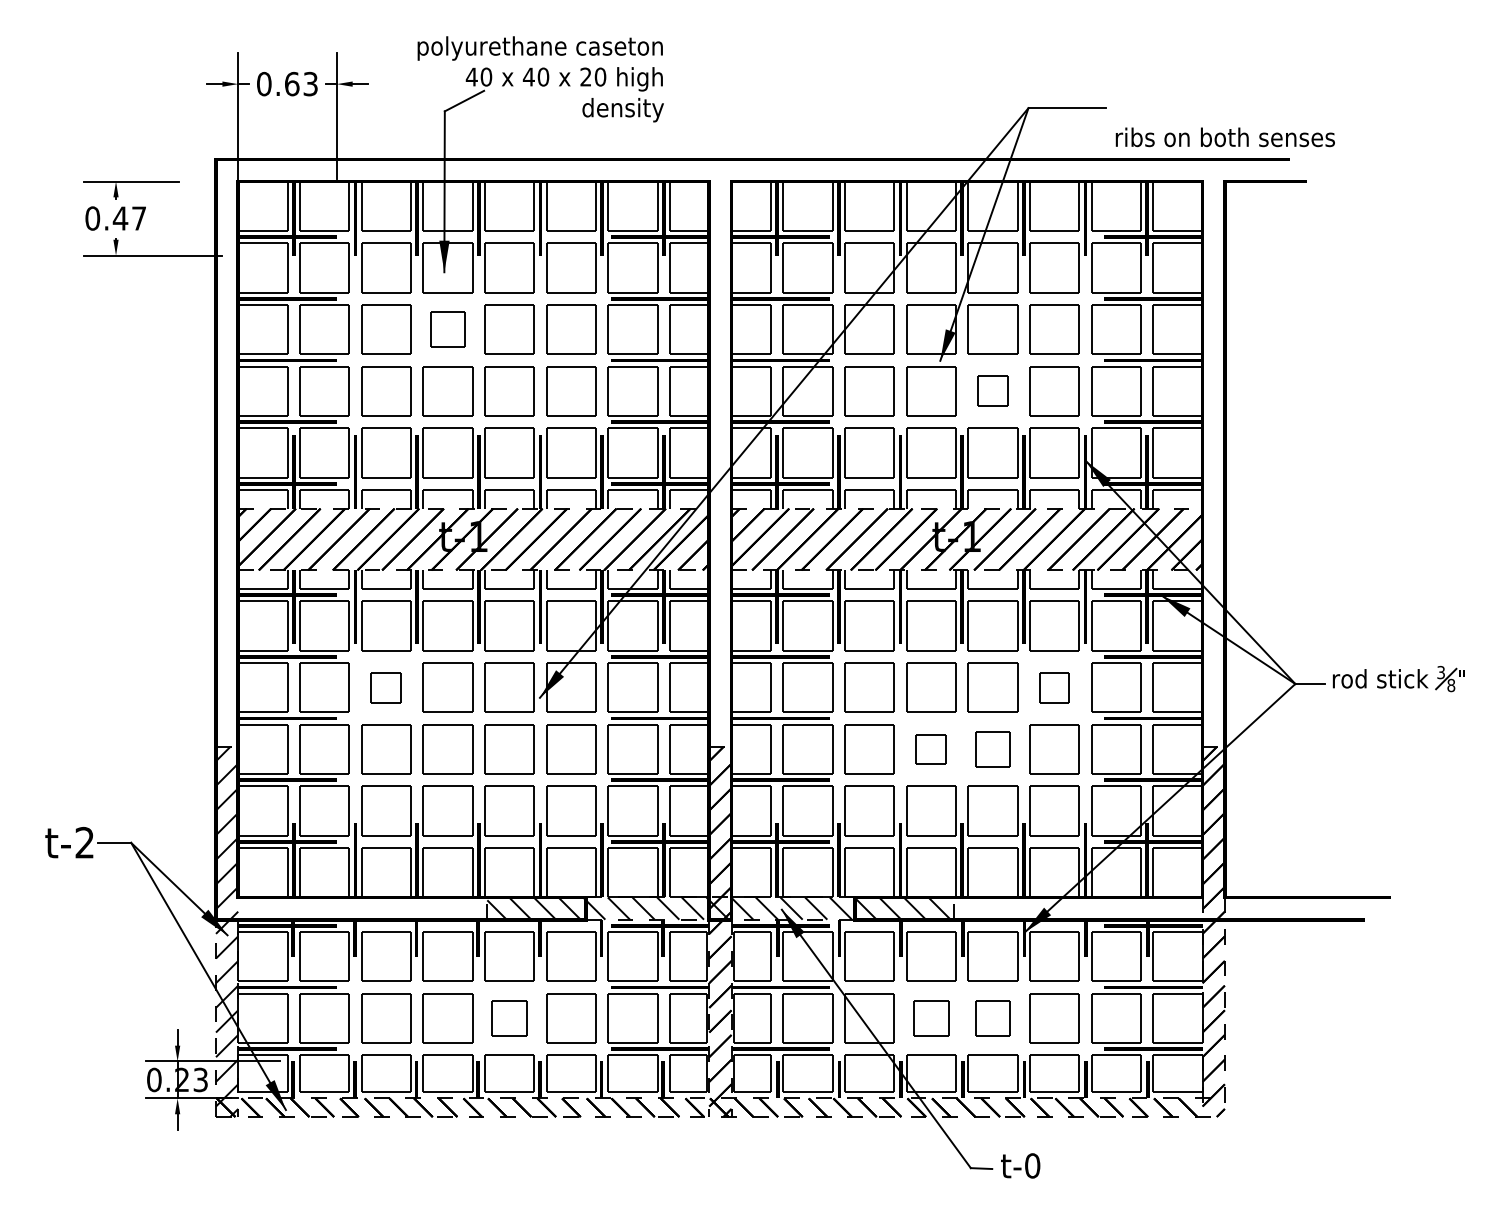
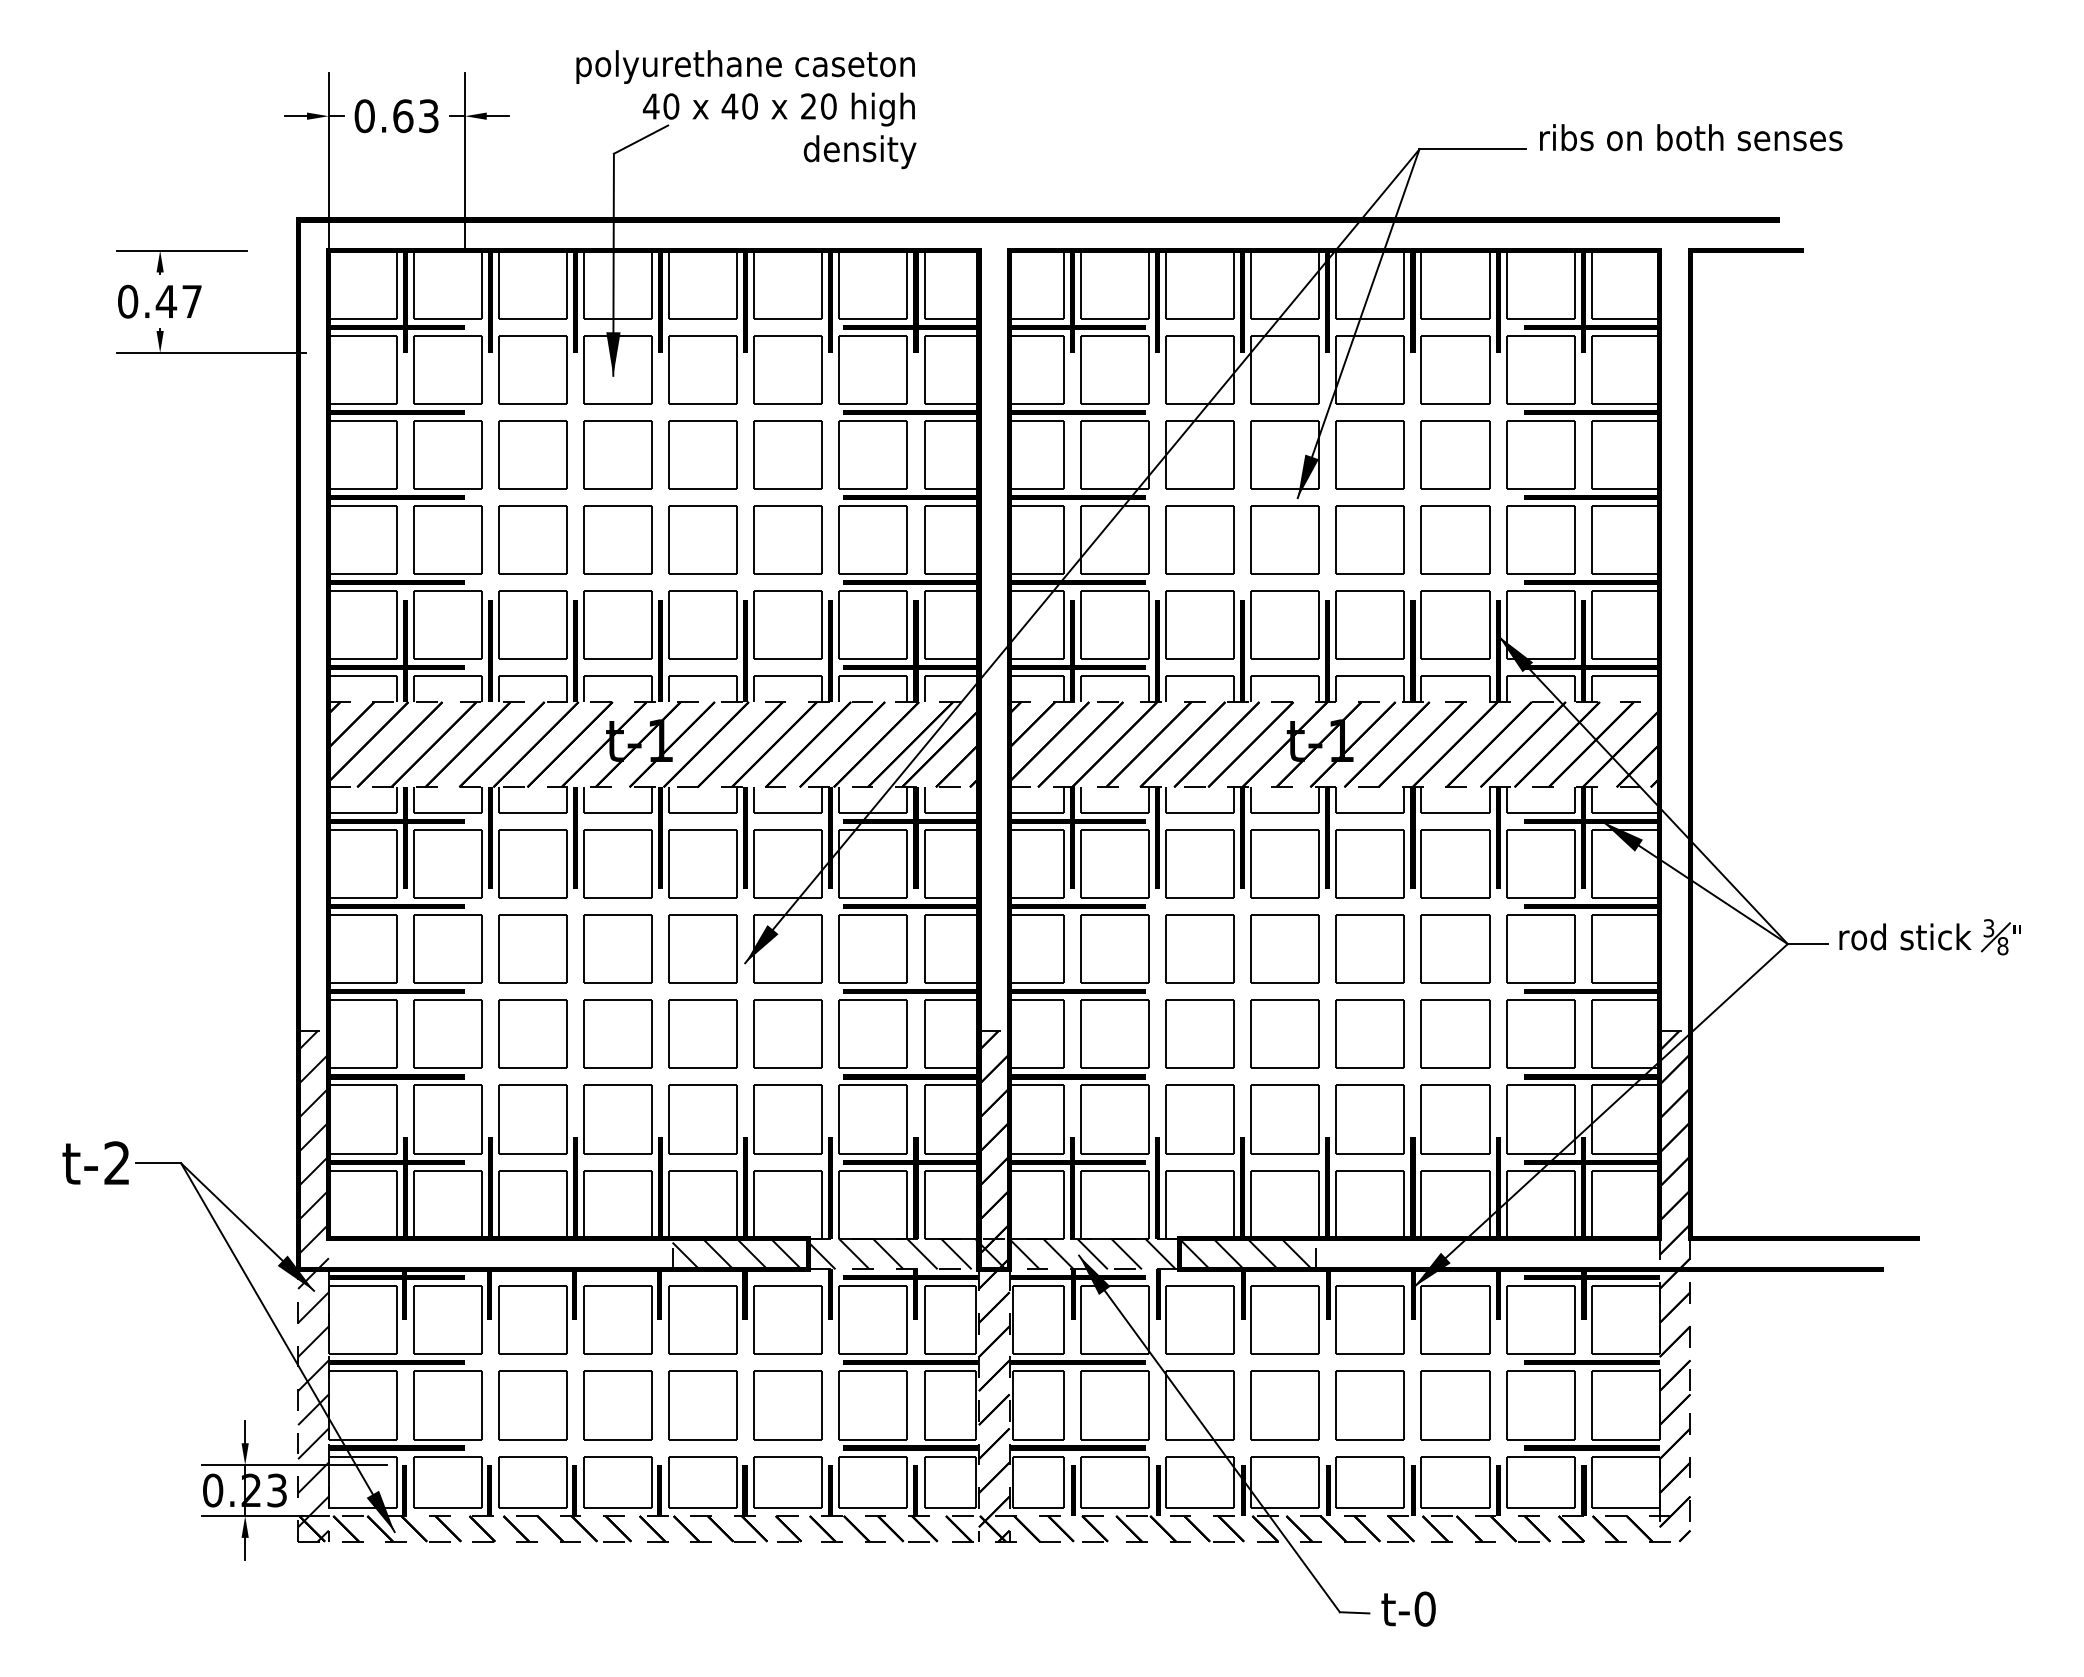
text: (1225, 137) -> (1691, 137), moved
part: (447, 329) -> (617, 454), size x1.43
part: (992, 390) -> (1369, 539), size x1.67
part: (385, 687) -> (532, 948), size x1.67
part: (1054, 687) -> (1455, 948), size x1.67
part: (930, 748) -> (1284, 1033), size x1.67
part: (992, 748) -> (1369, 1033), size x1.43
part: (508, 1018) -> (702, 1405), size x1.43
part: (930, 1018) -> (1284, 1405), size x1.43
part: (992, 1018) -> (1369, 1405), size x1.43

